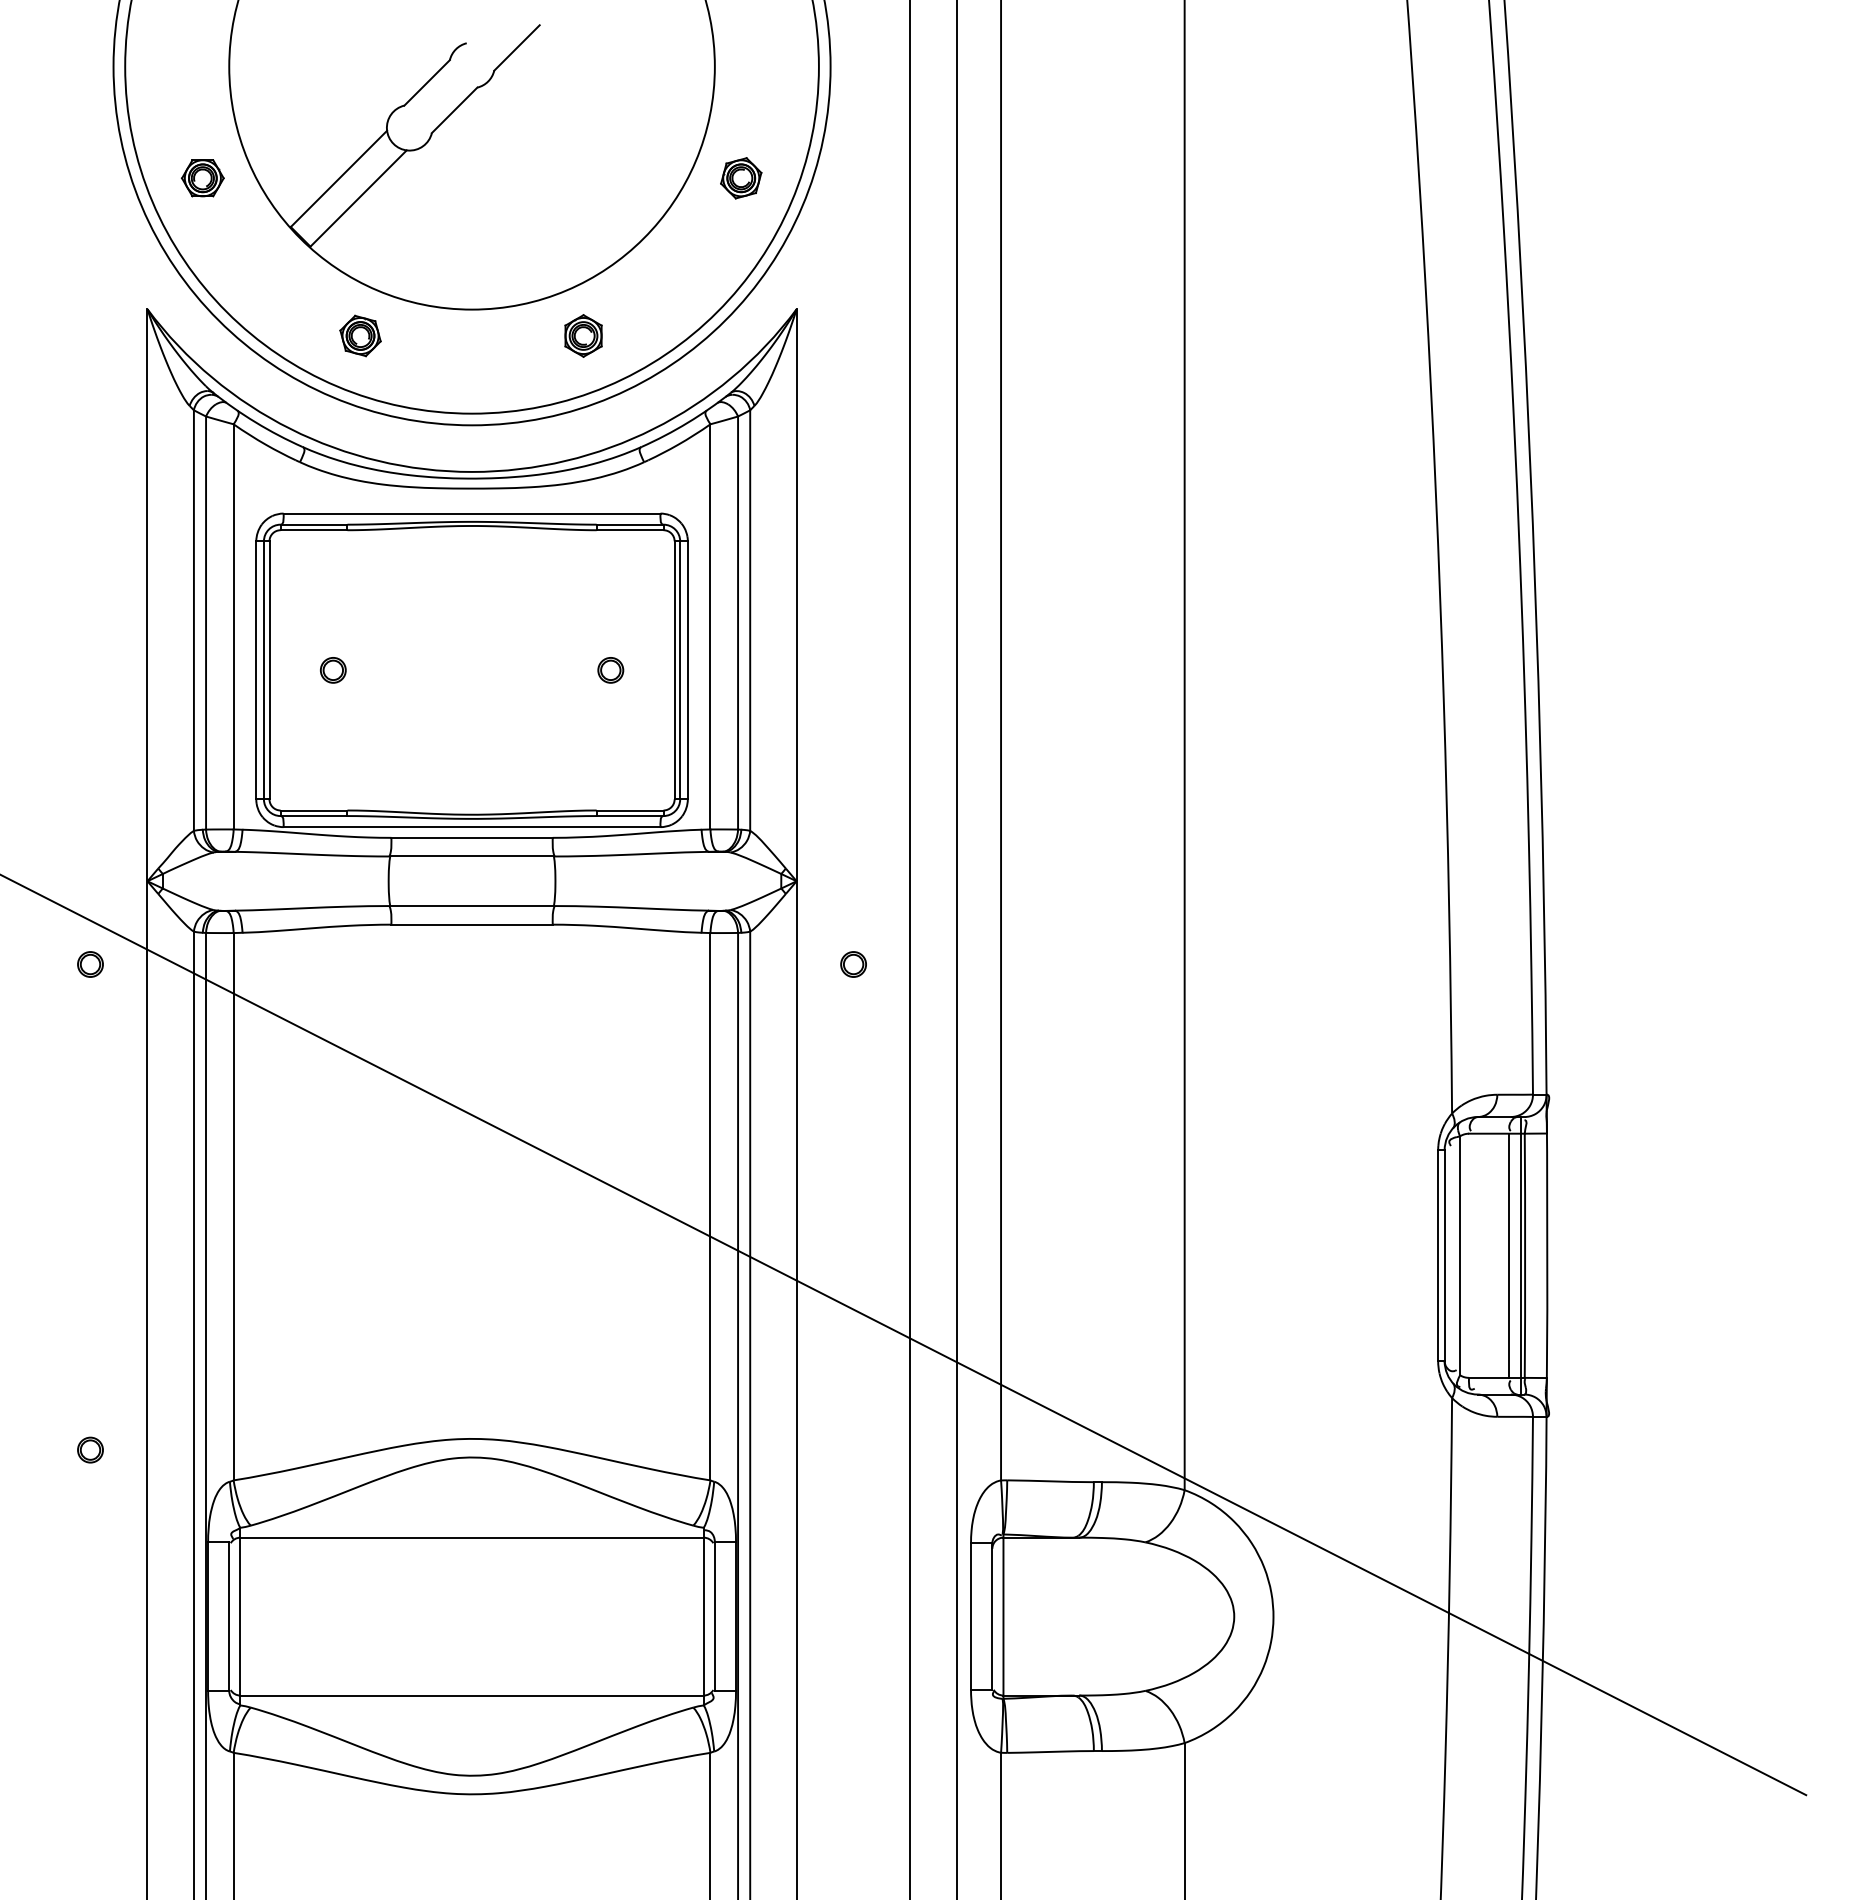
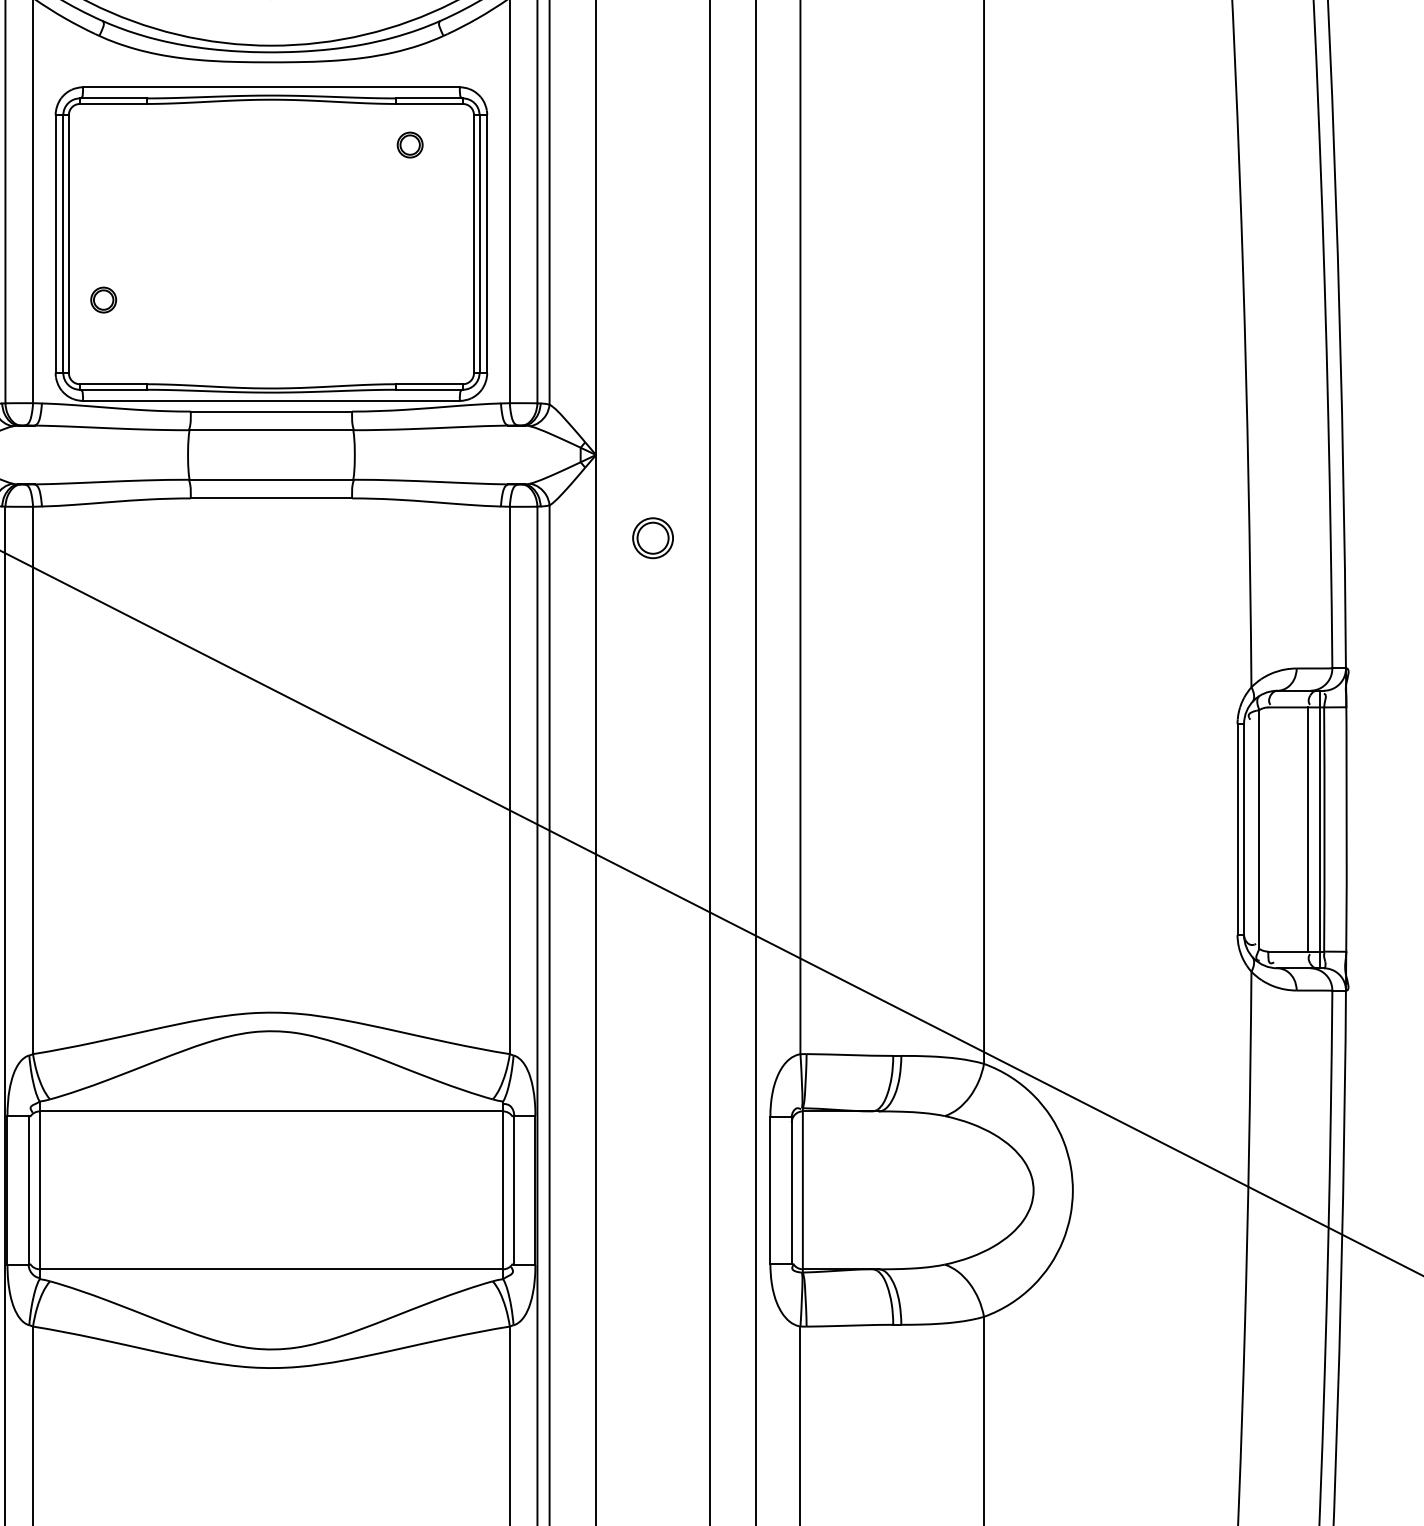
part: (333, 670) -> (103, 300), moved
part: (610, 670) -> (409, 145), moved
part: (853, 964) -> (652, 538), size x1.6

